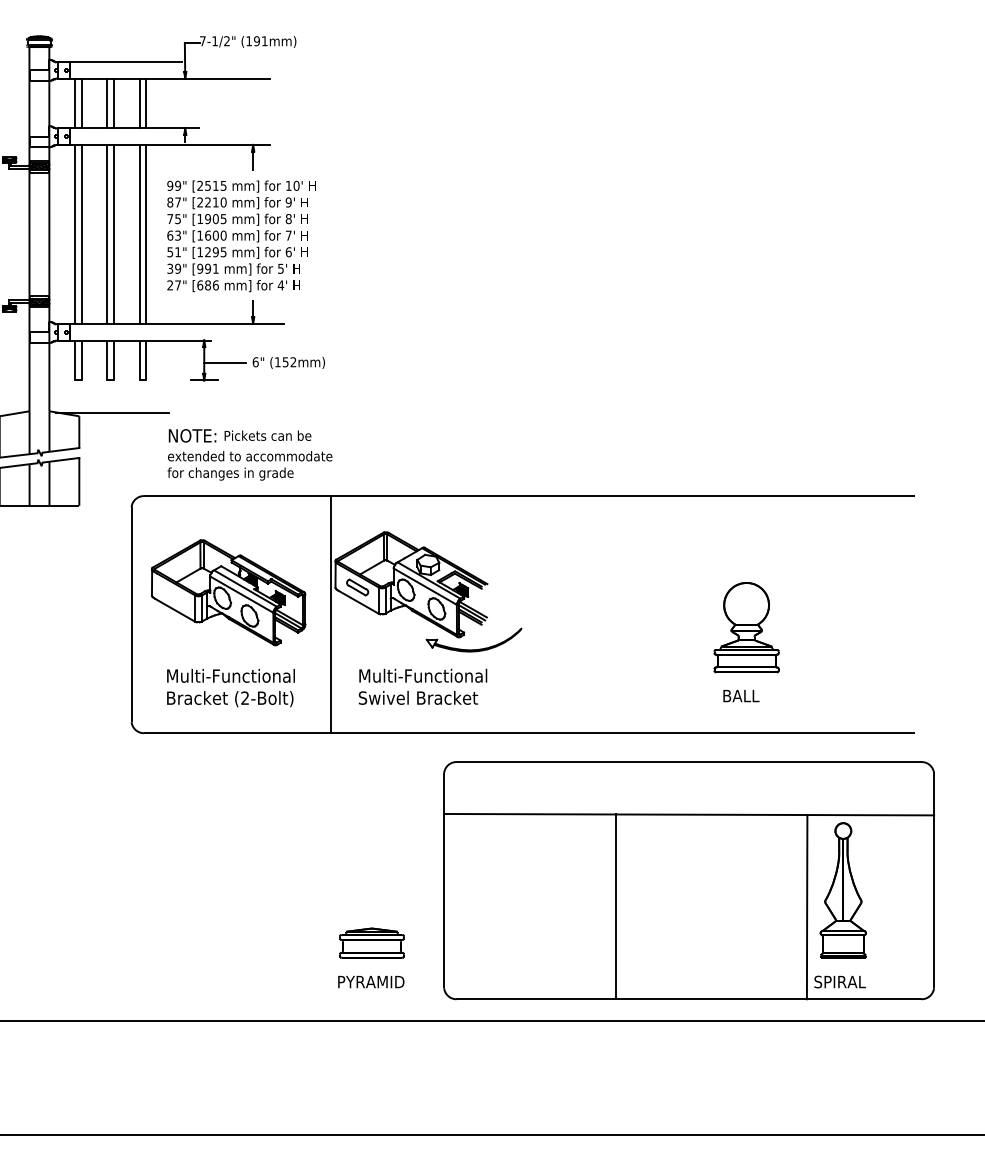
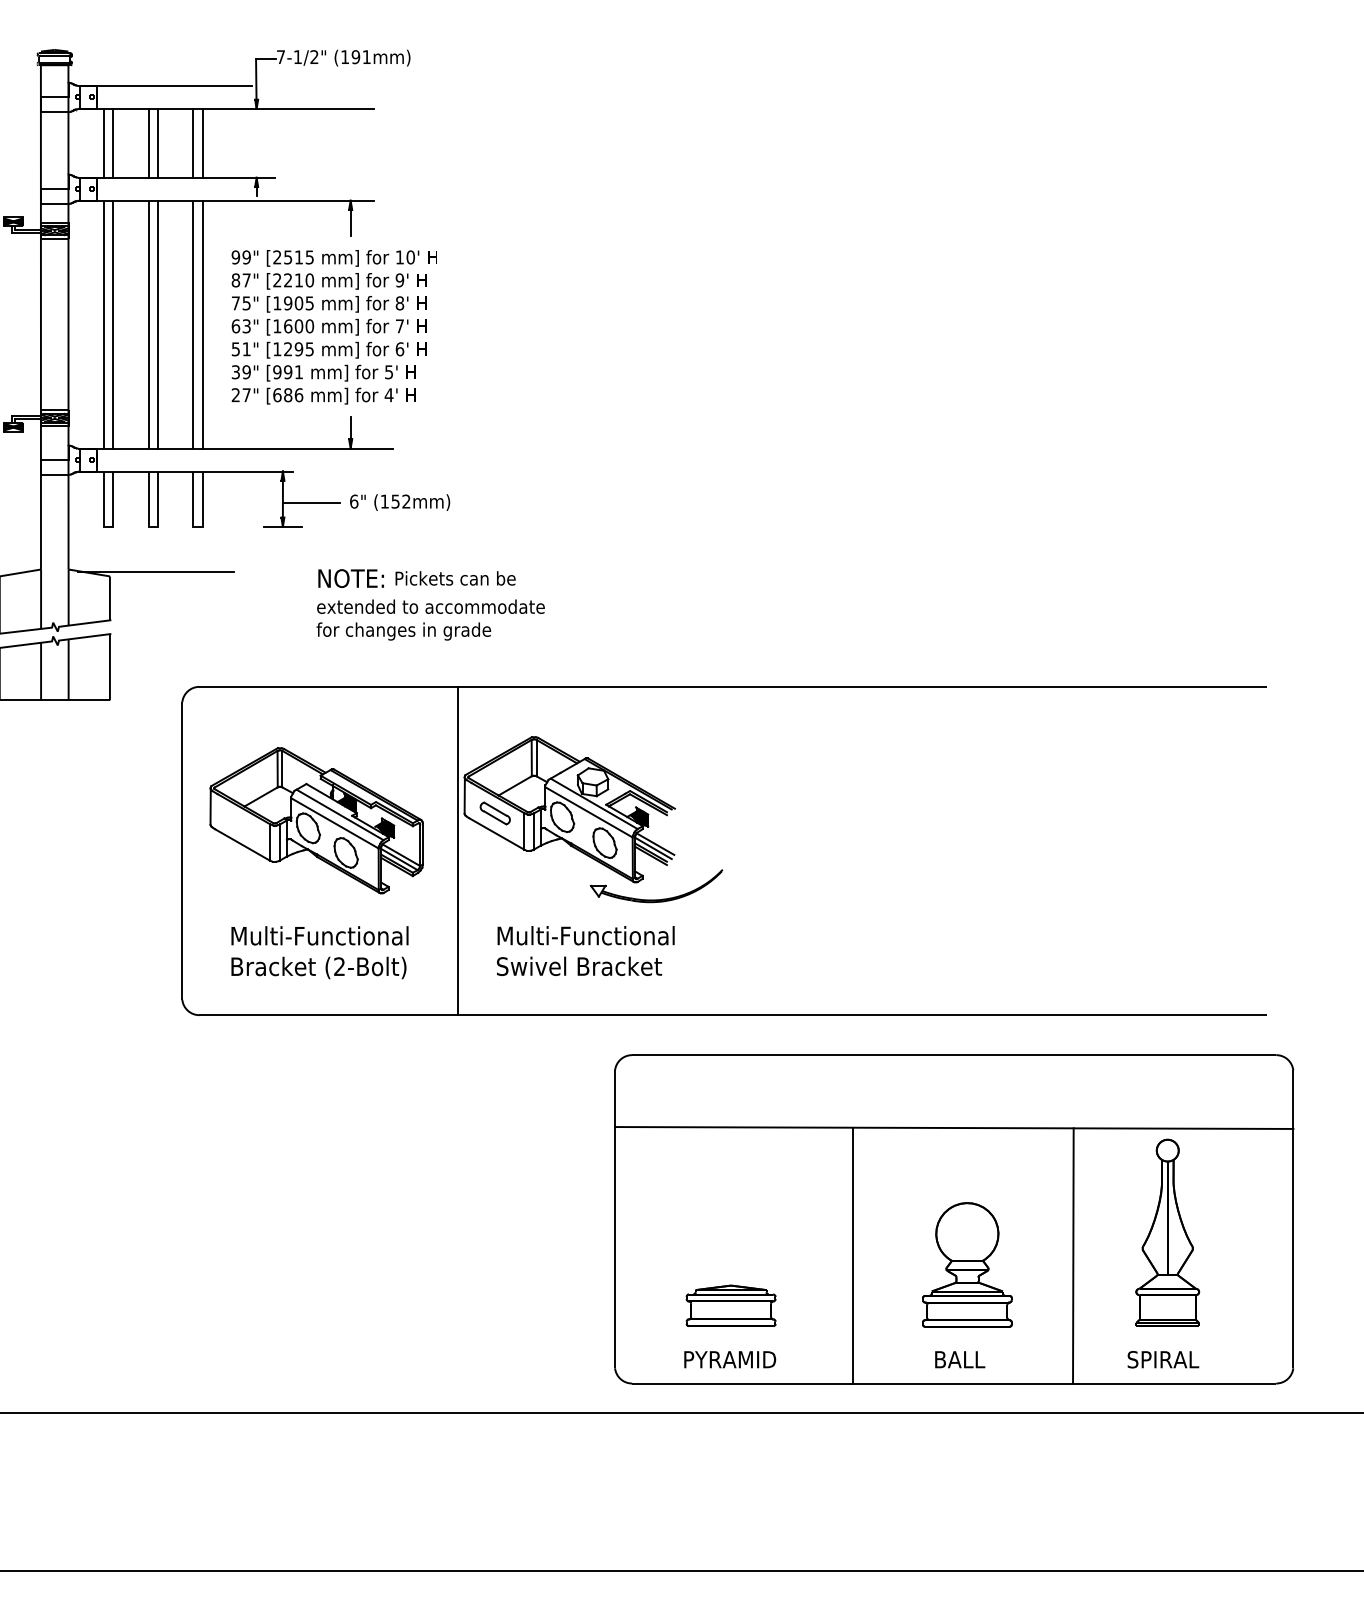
text: (249, 454) -> (430, 604), moved
part: (746, 642) -> (967, 1285), moved
line: (806, 906) -> (1072, 1255), moved
part: (371, 957) -> (730, 1325), moved

